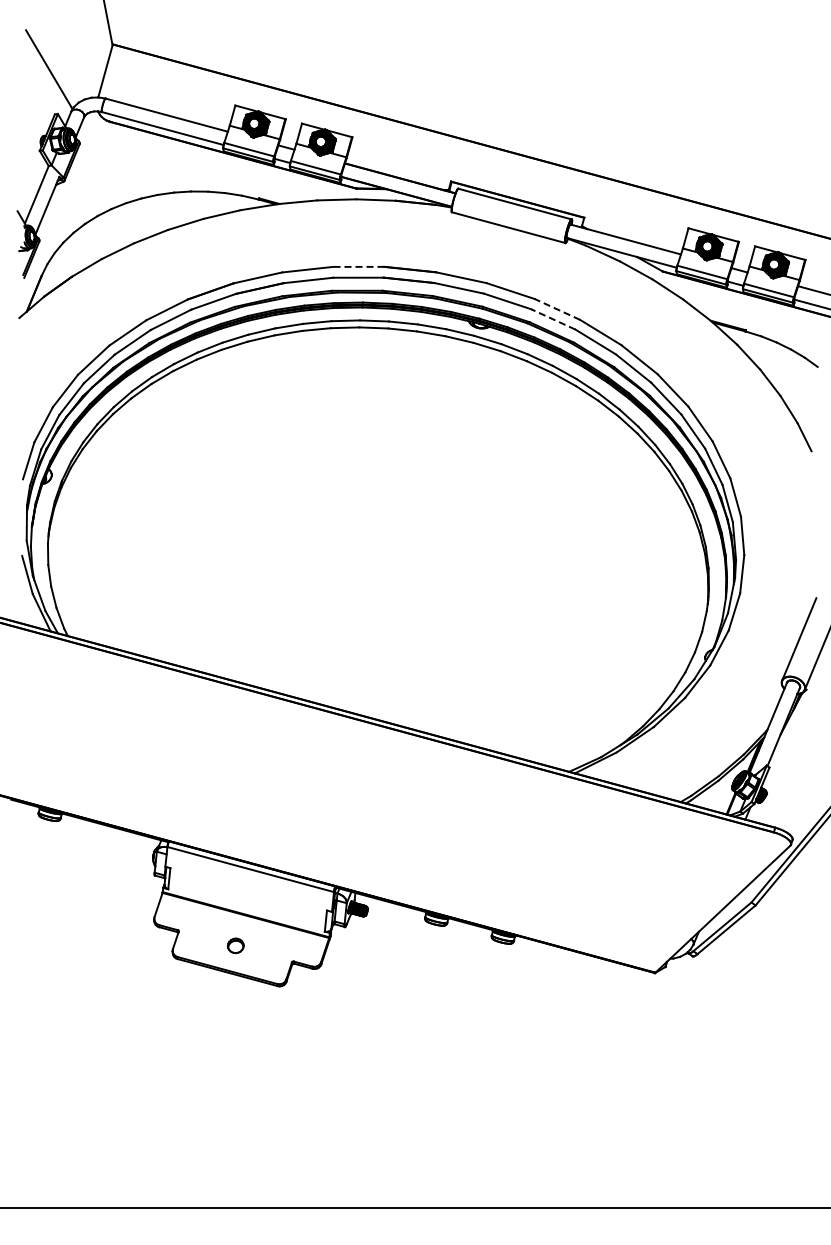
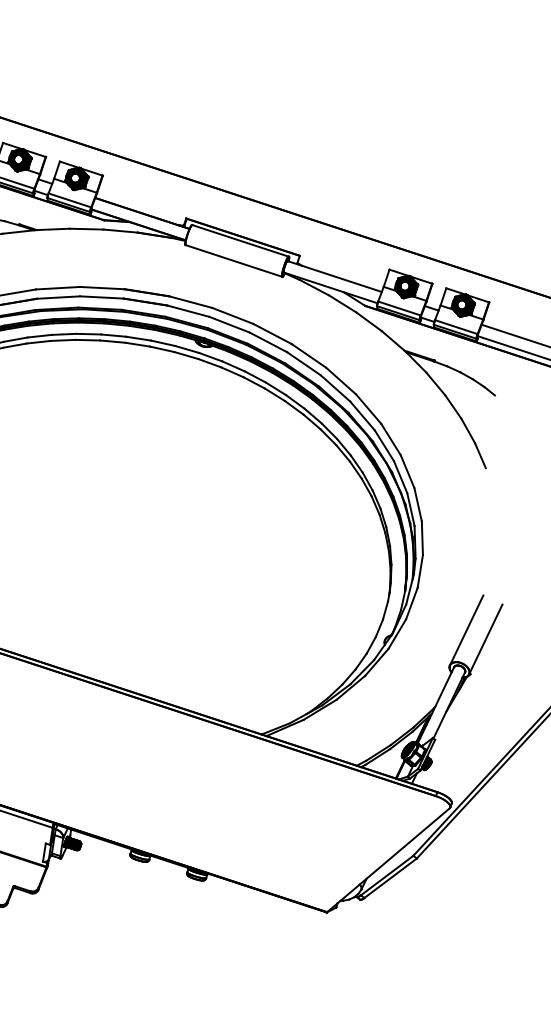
line: (358, 266) -> (102, 287), dashed -> solid
line: (557, 309) -> (272, 333), dashed -> solid
line: (552, 319) -> (267, 342), dashed -> solid

